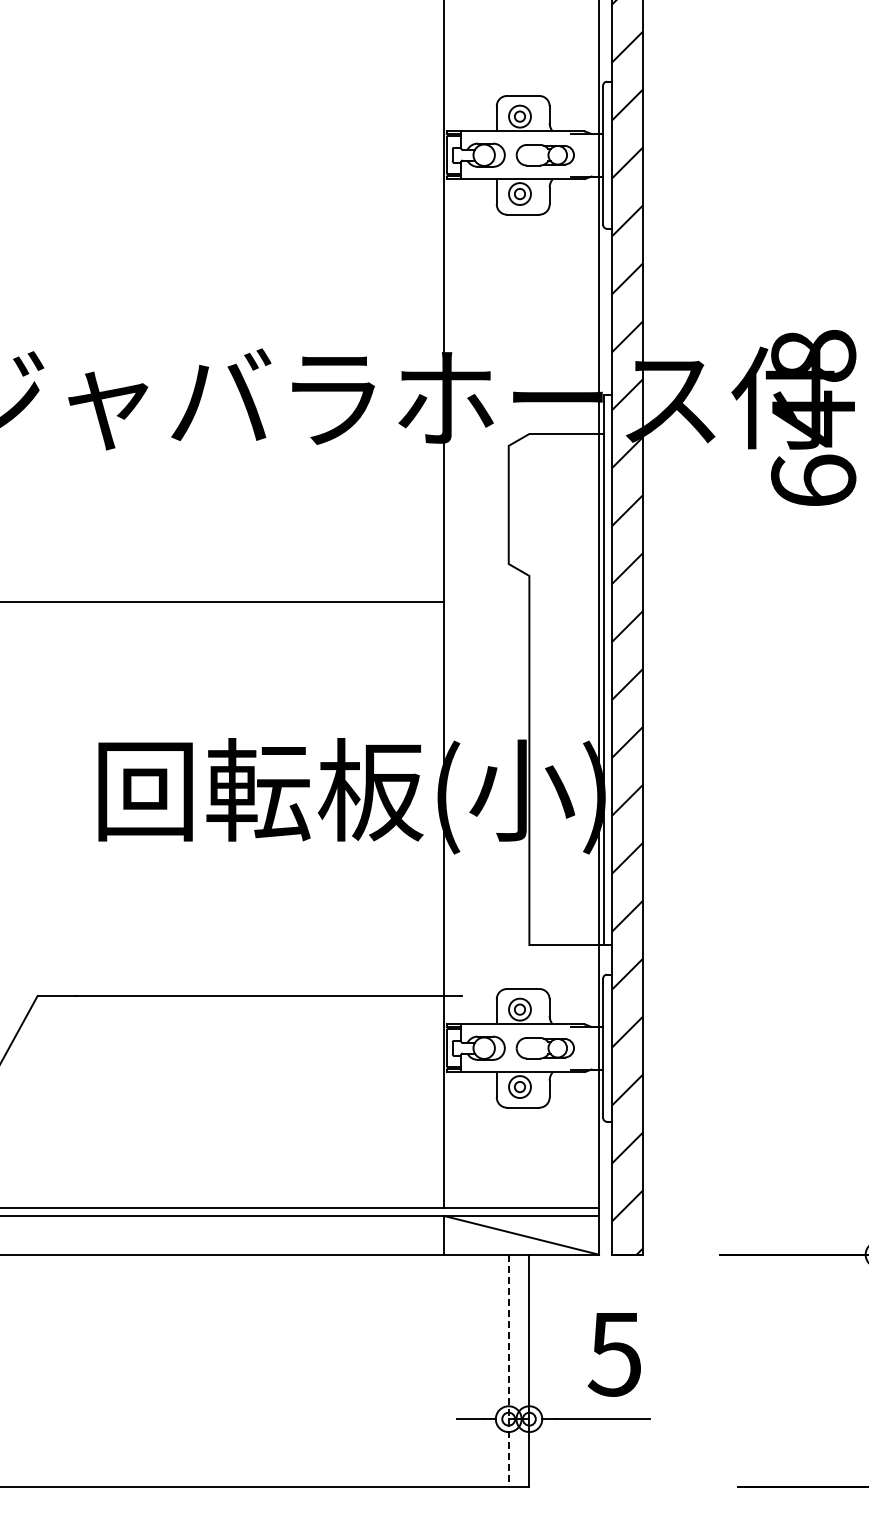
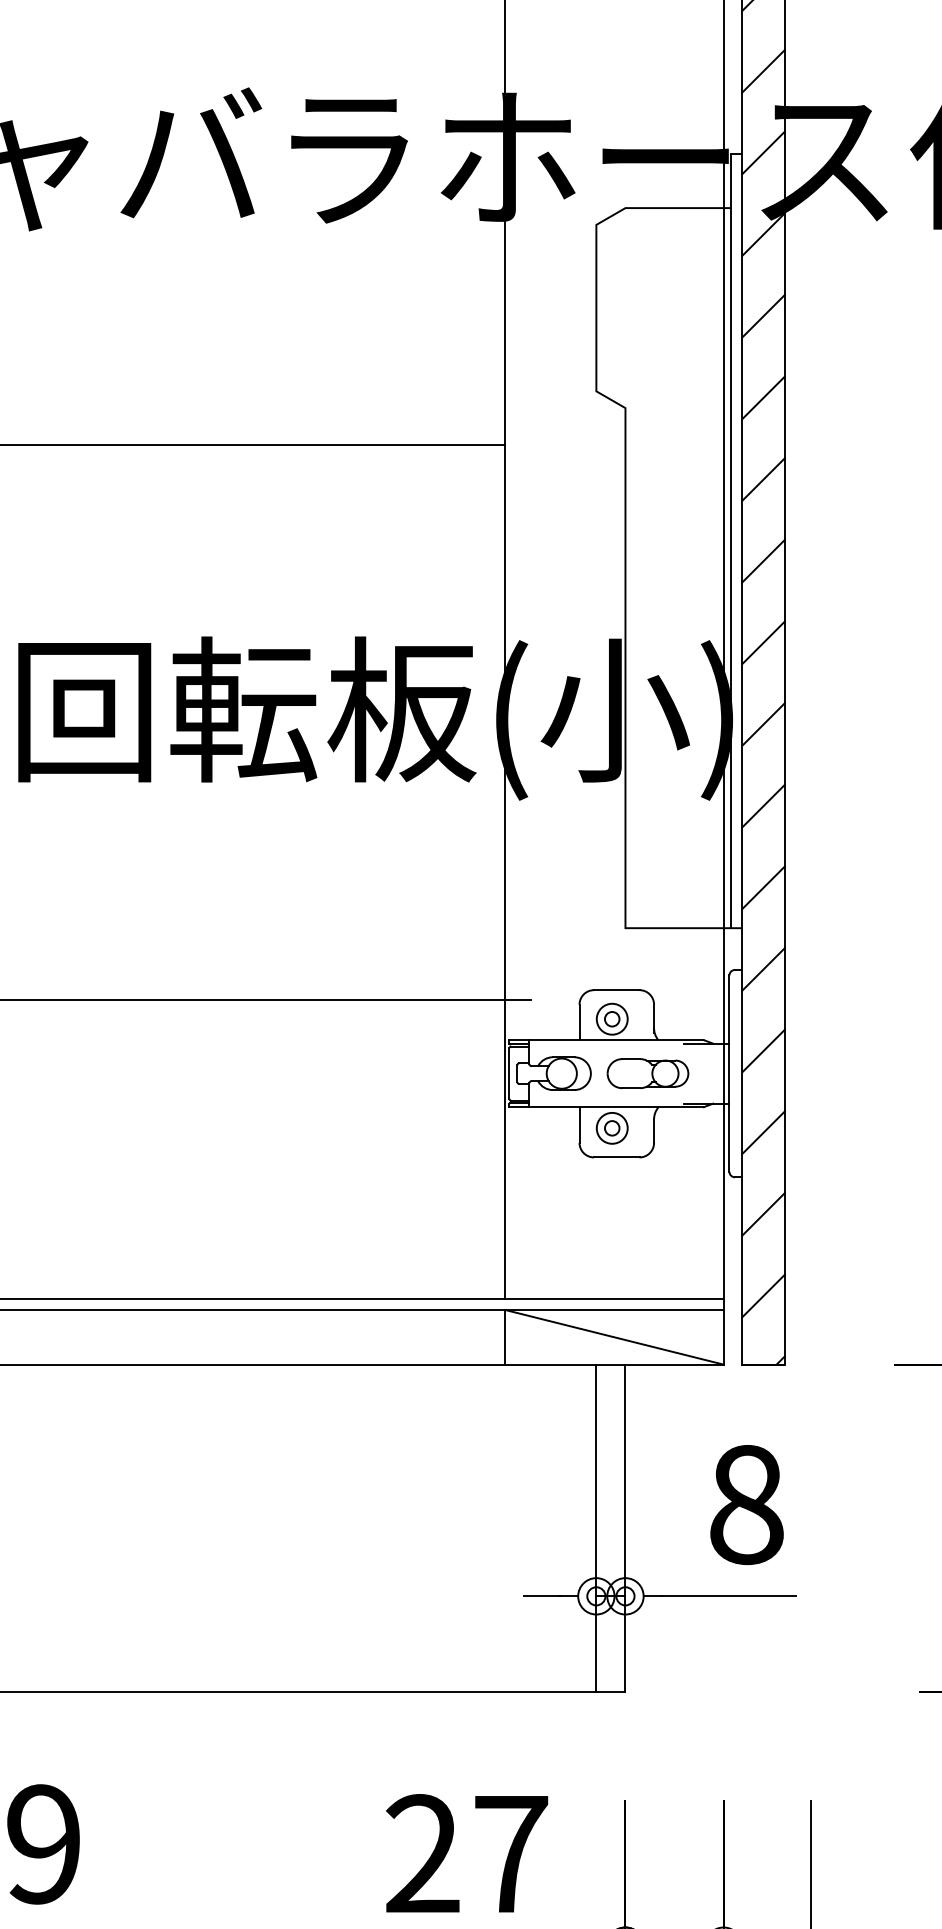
text: (614, 1353) -> (745, 1503), 5 -> 8
line: (508, 1371) -> (596, 1529), dashed -> solid

